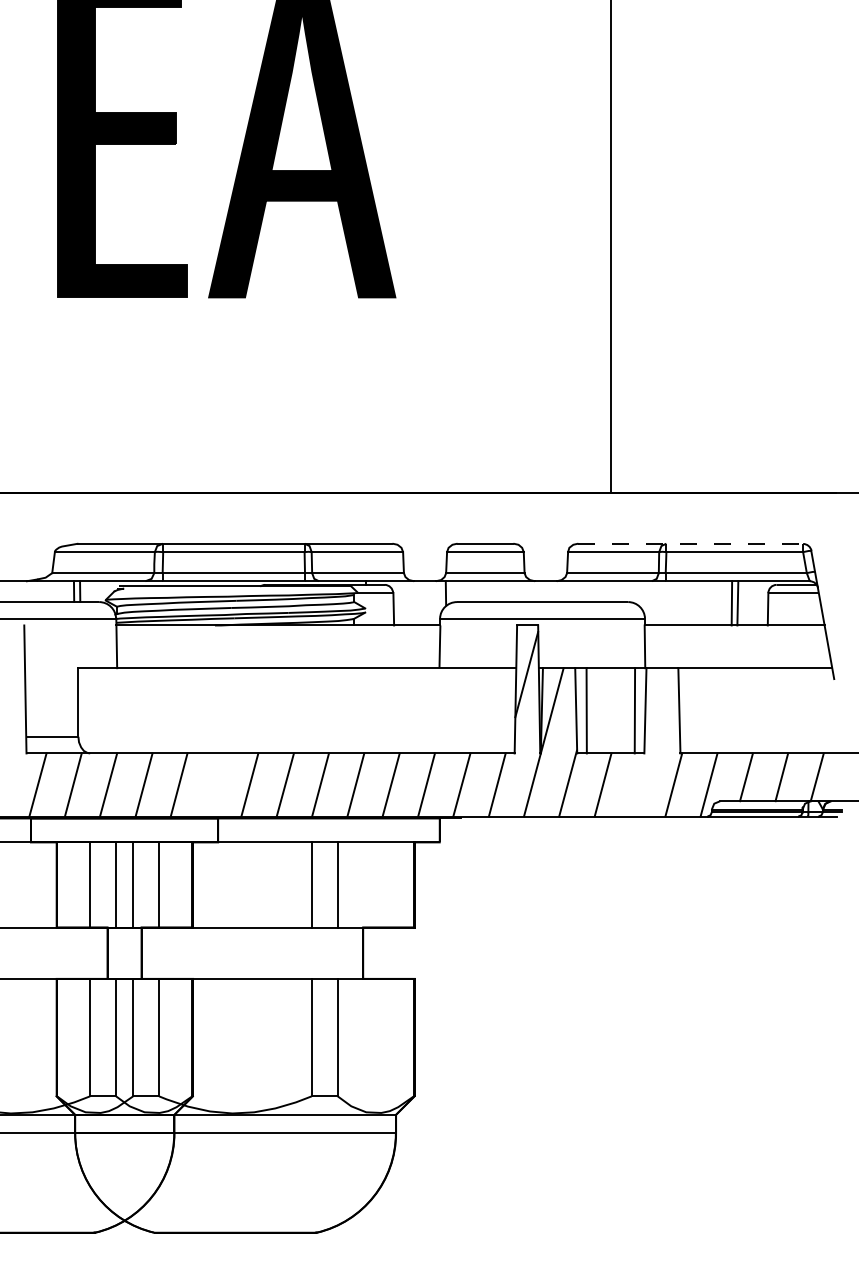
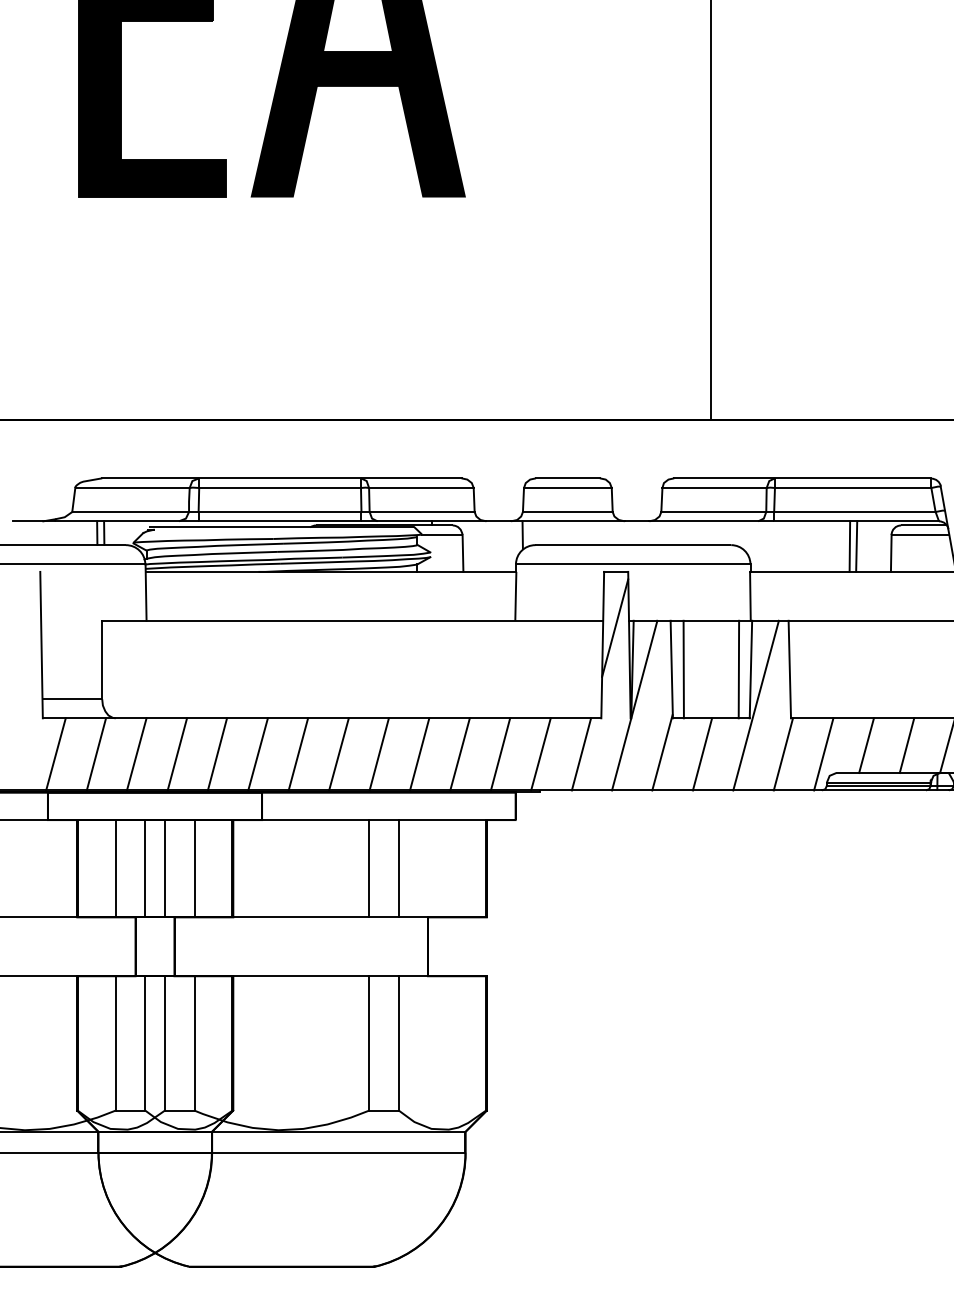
line: (691, 543) -> (803, 478), dashed -> solid
line: (649, 742) -> (755, 705), added
line: (214, 784) -> (257, 753), added

